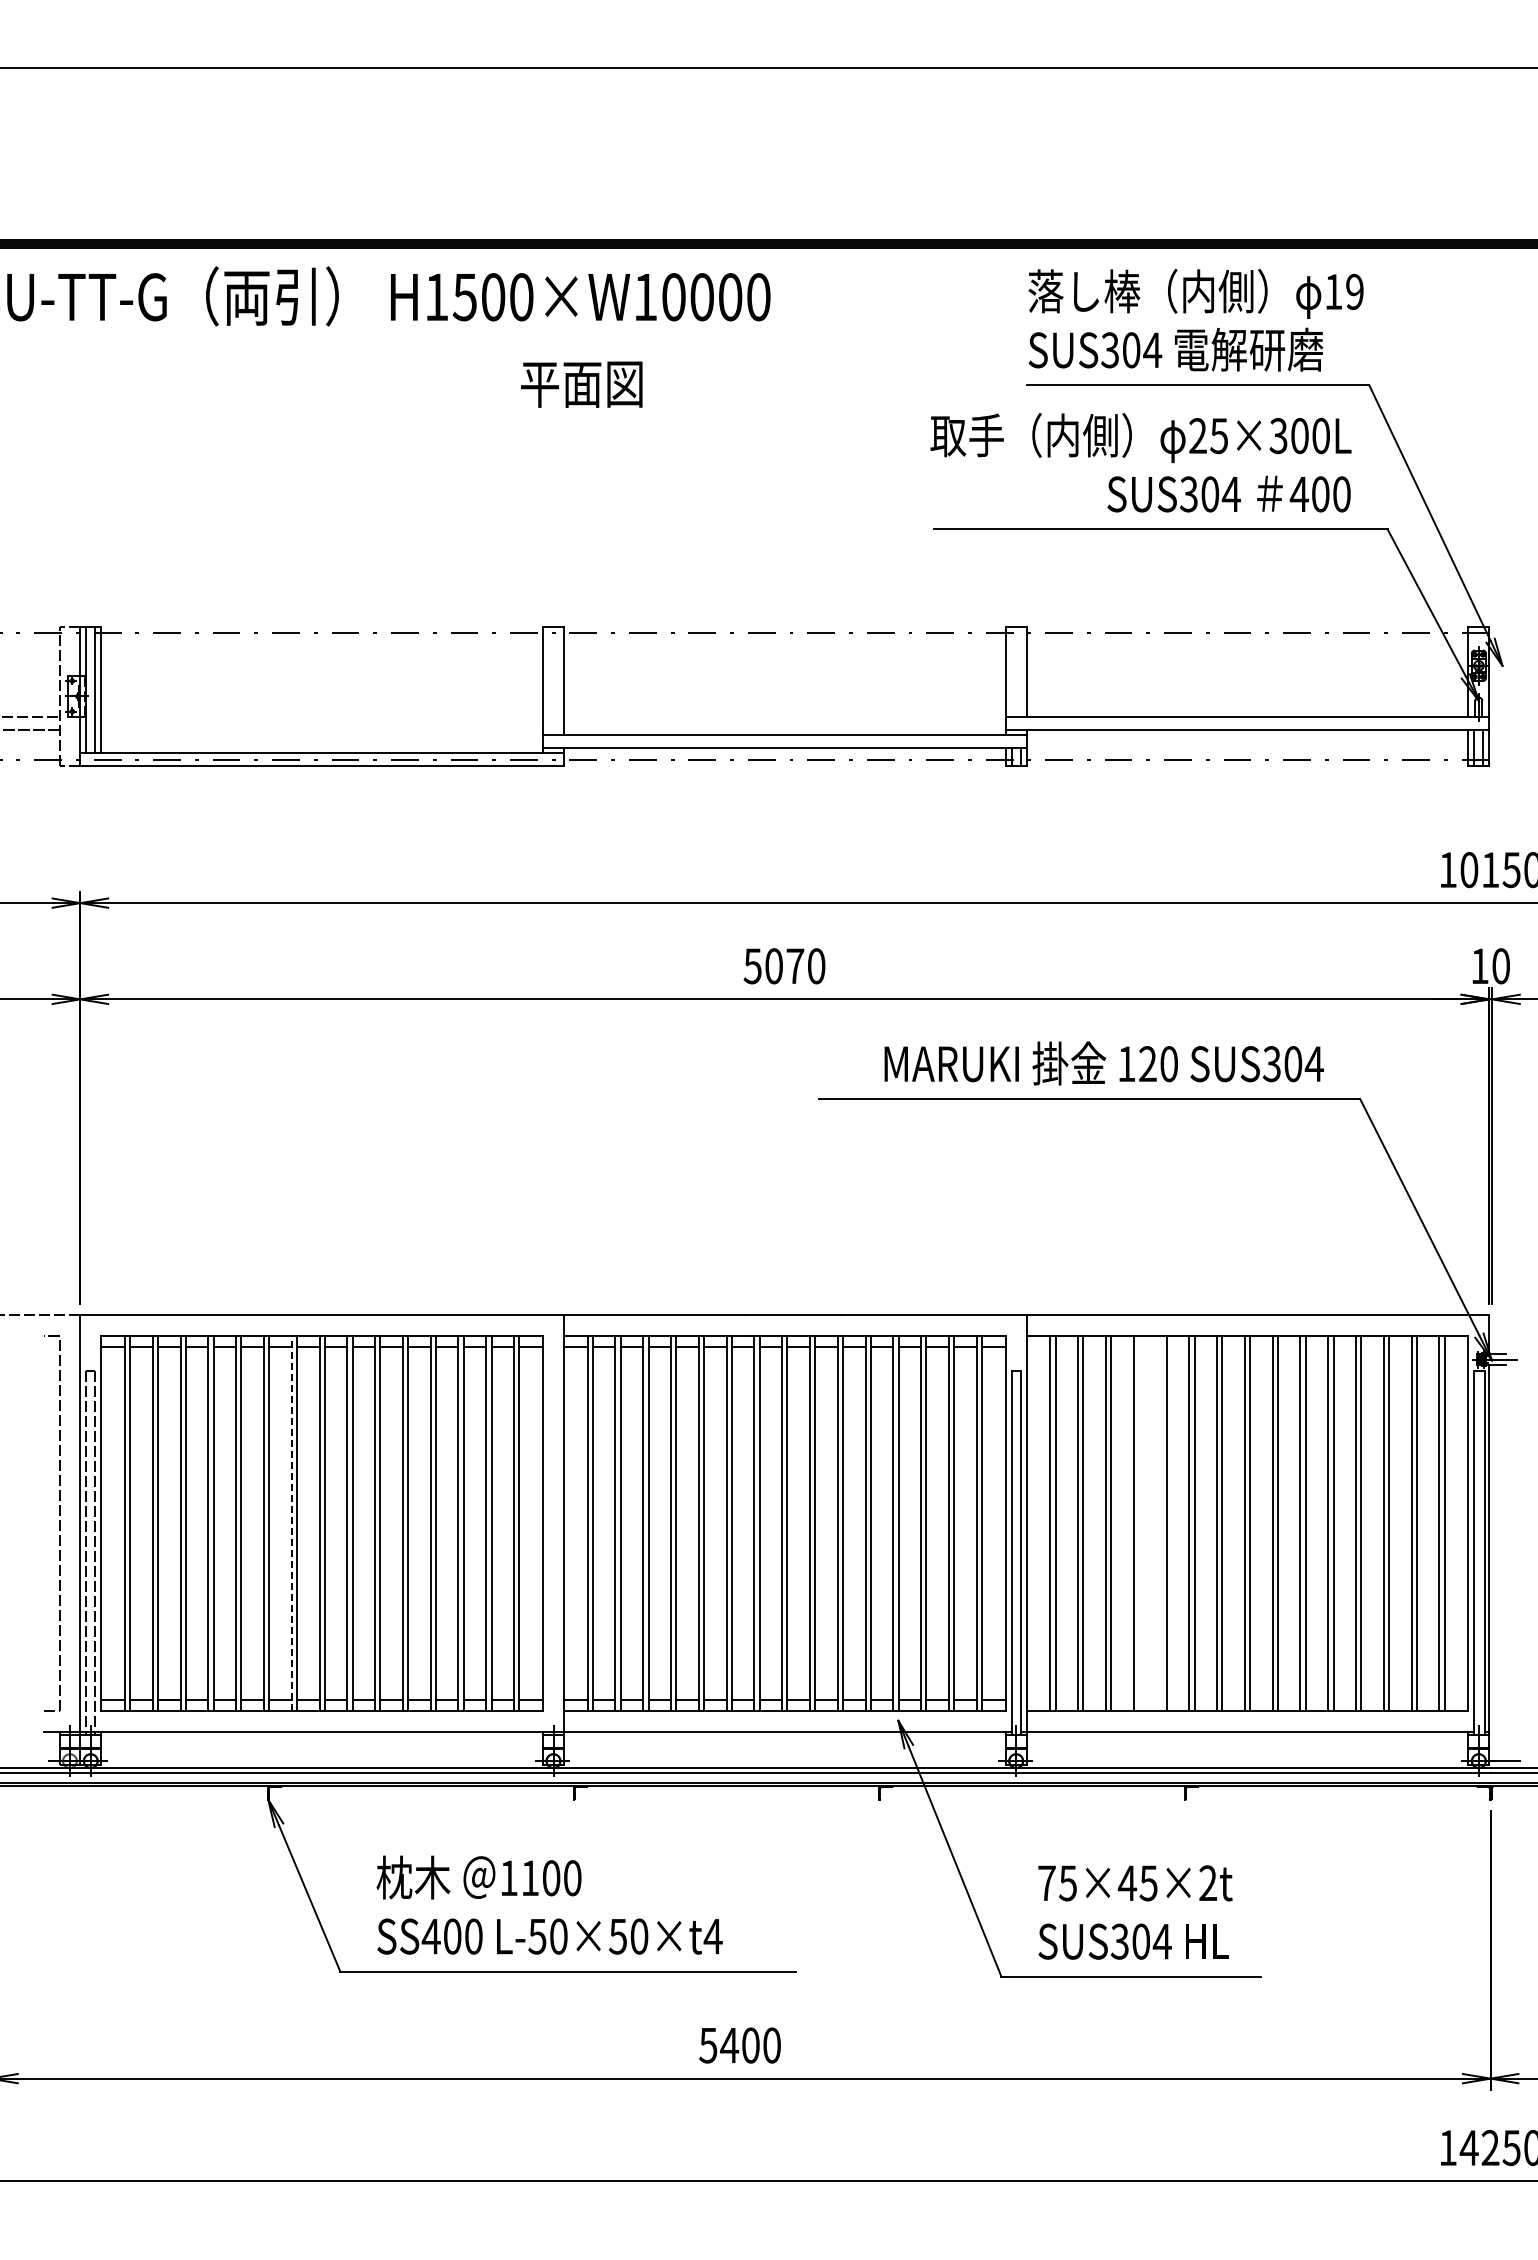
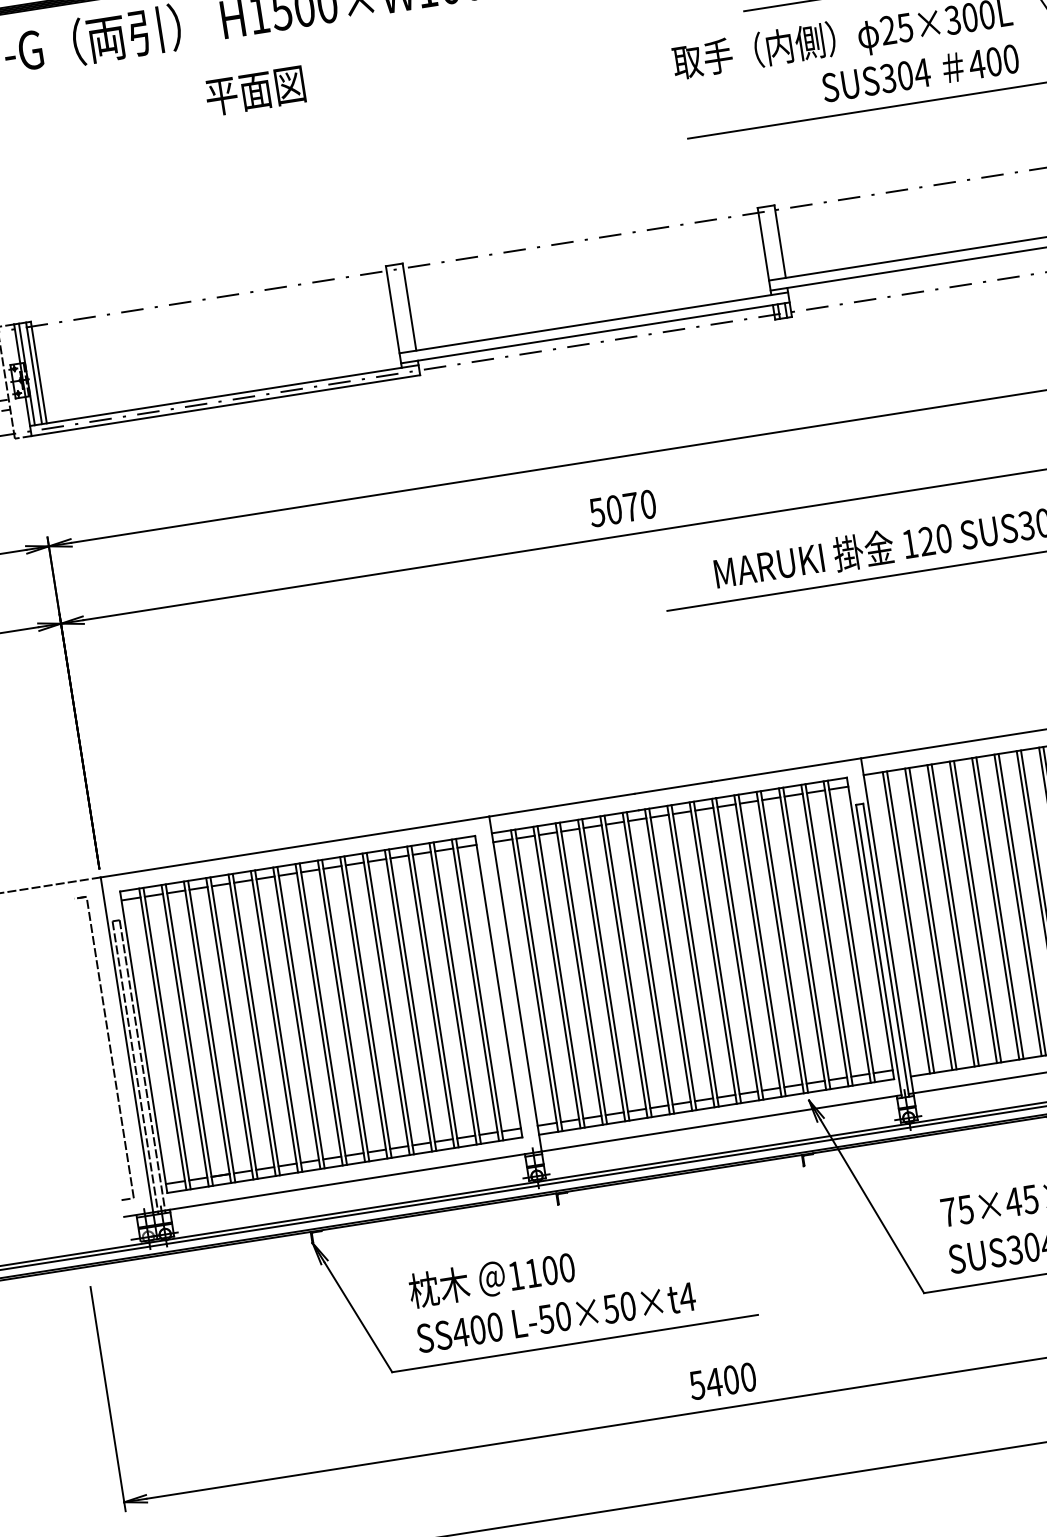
text: (581, 384) -> (255, 91), moved
line: (291, 1523) -> (296, 1018), dashed -> solid
line: (1139, 1523) -> (977, 911), added
line: (1161, 1523) -> (995, 908), added

